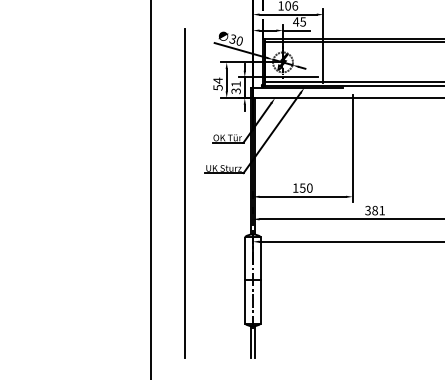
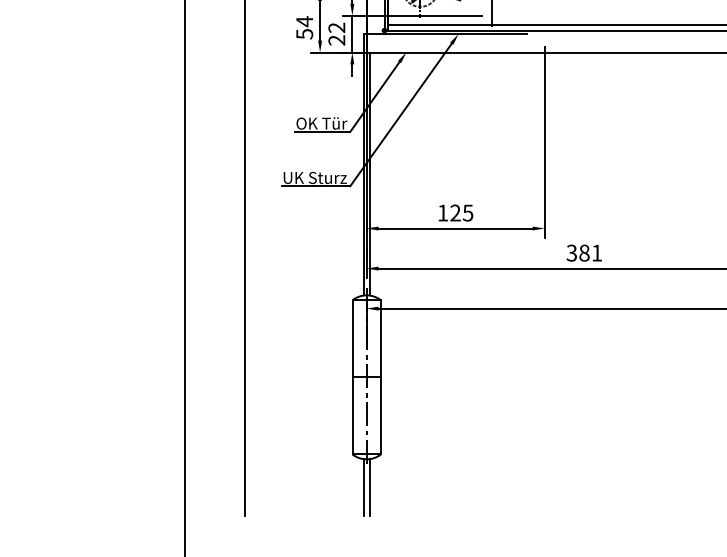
text: (235, 87) -> (335, 33), 31 -> 22
text: (305, 187) -> (460, 211), 150 -> 125

